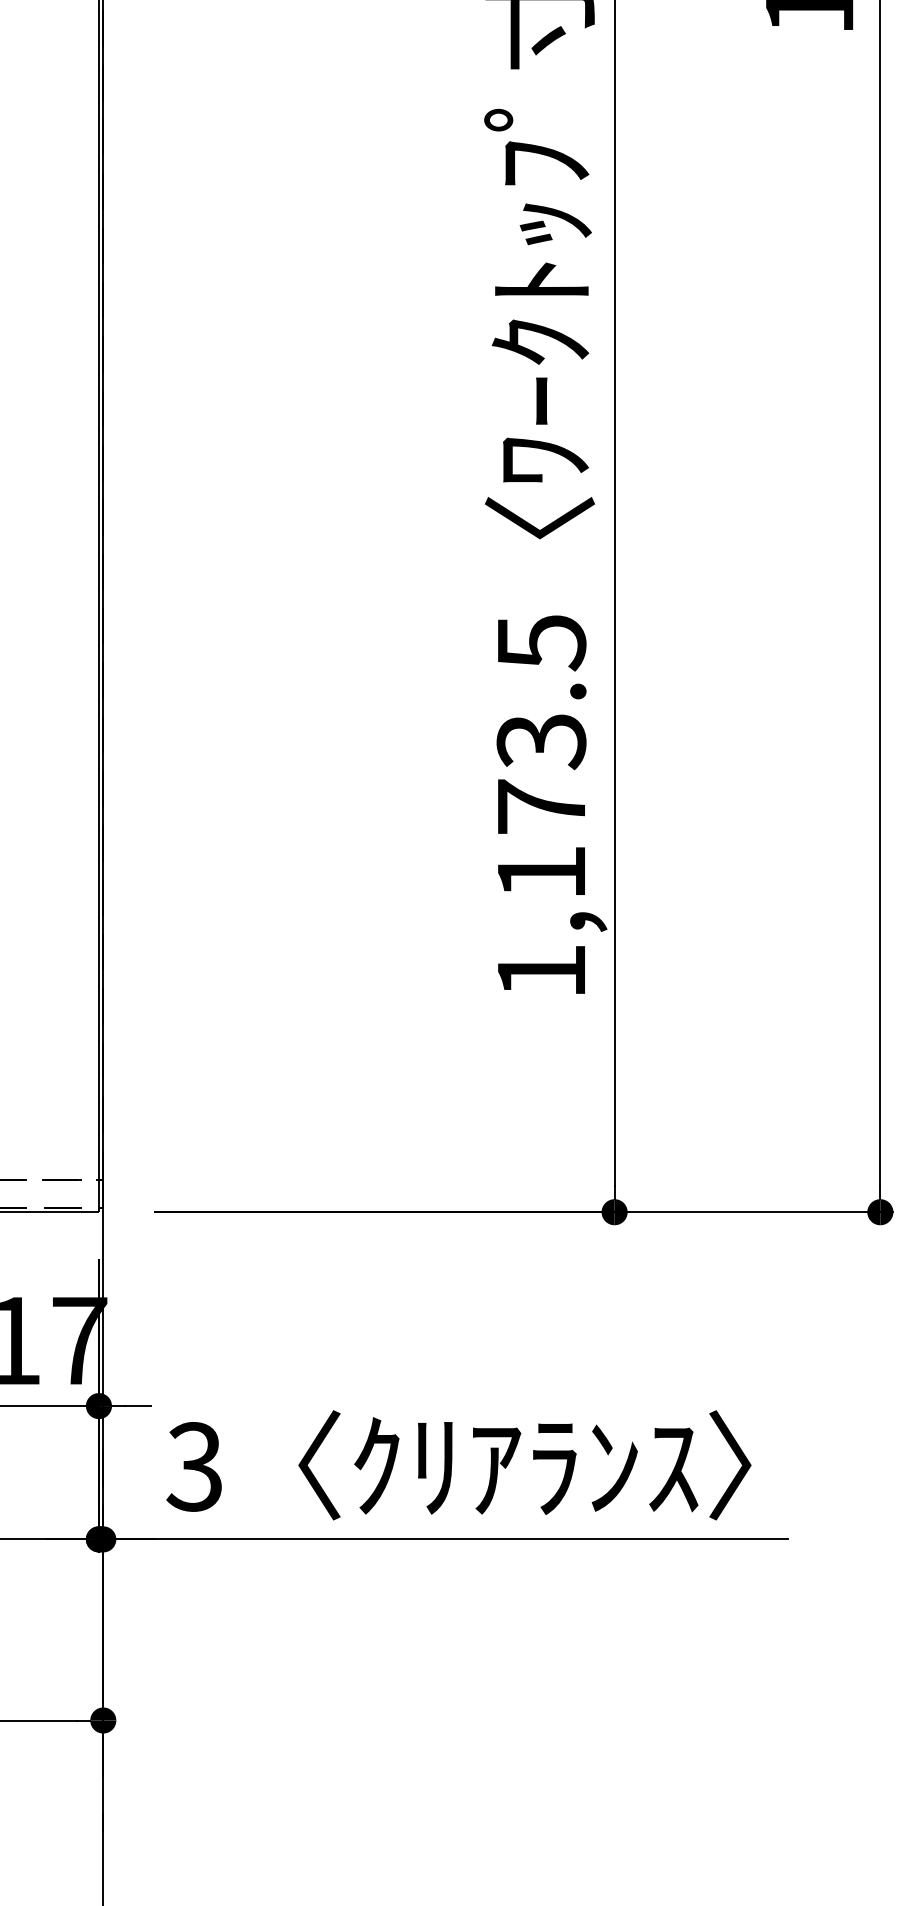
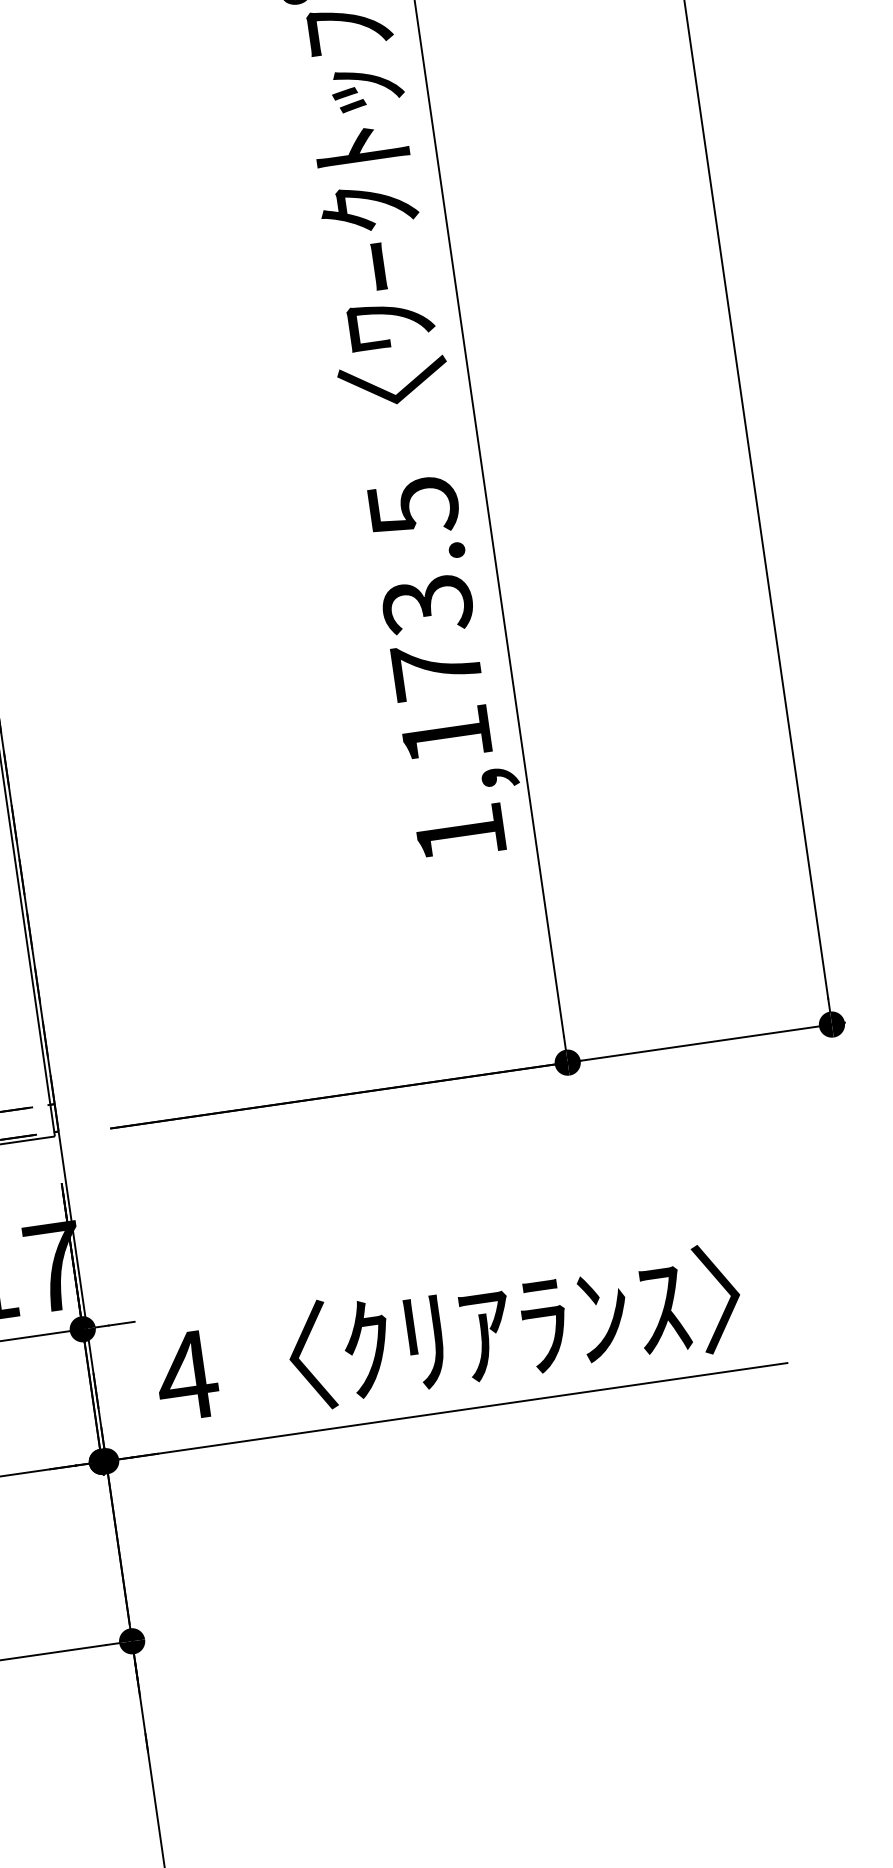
text: (194, 1466) -> (186, 1375), 3 -> 4

